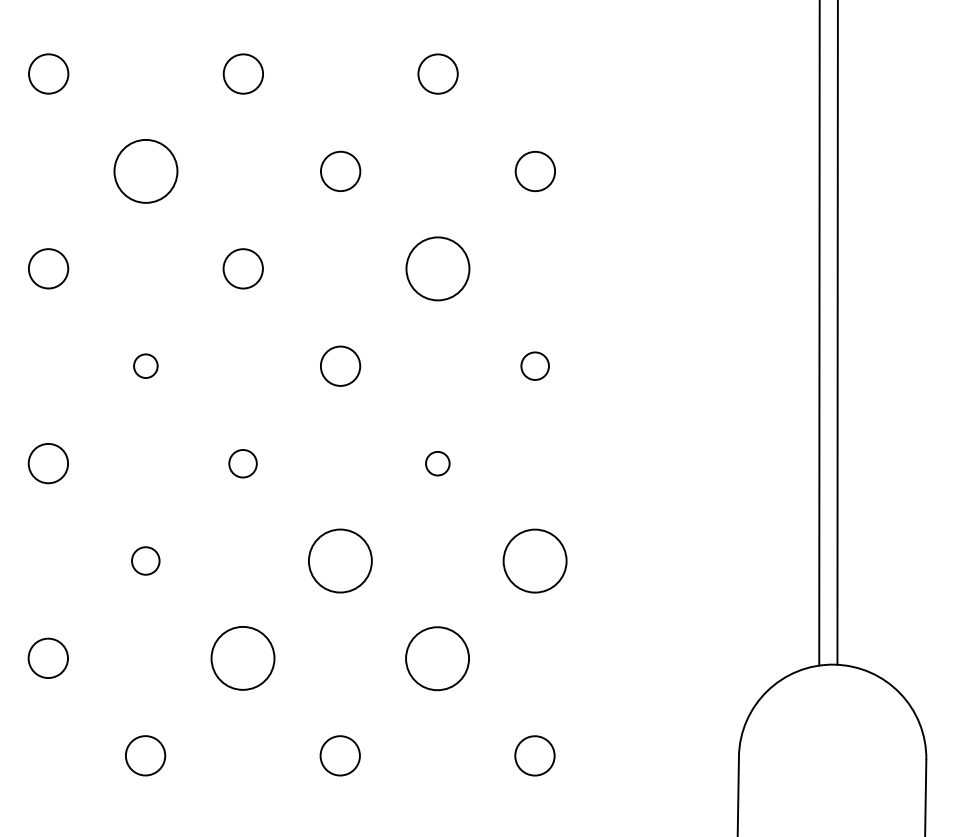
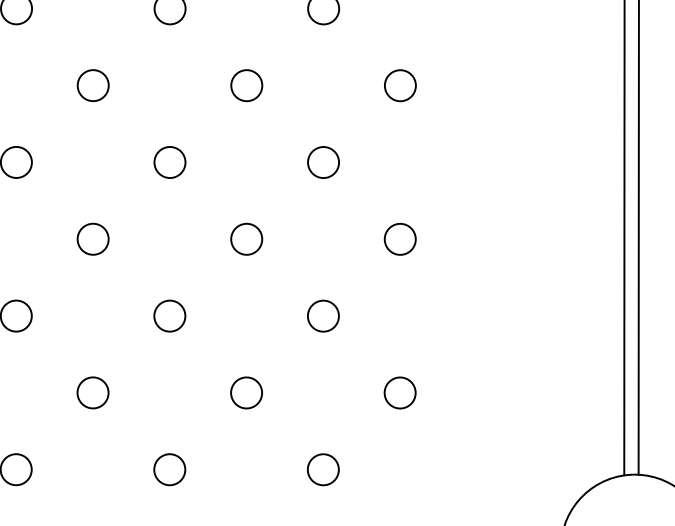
circle: (145, 171) -> (92, 85), size x0.62
circle: (437, 268) -> (323, 162), size x0.62
circle: (145, 365) -> (92, 238), size x1.67
circle: (534, 365) -> (399, 238), size x1.43
circle: (242, 463) -> (169, 316), size x1.43
circle: (437, 463) -> (323, 316), size x1.67
circle: (145, 560) -> (92, 392), size x1.43
circle: (340, 560) -> (246, 392), size x0.62
circle: (534, 560) -> (399, 392), size x0.62
circle: (437, 657) -> (323, 469), size x0.62
circle: (242, 658) -> (169, 469), size x0.62

